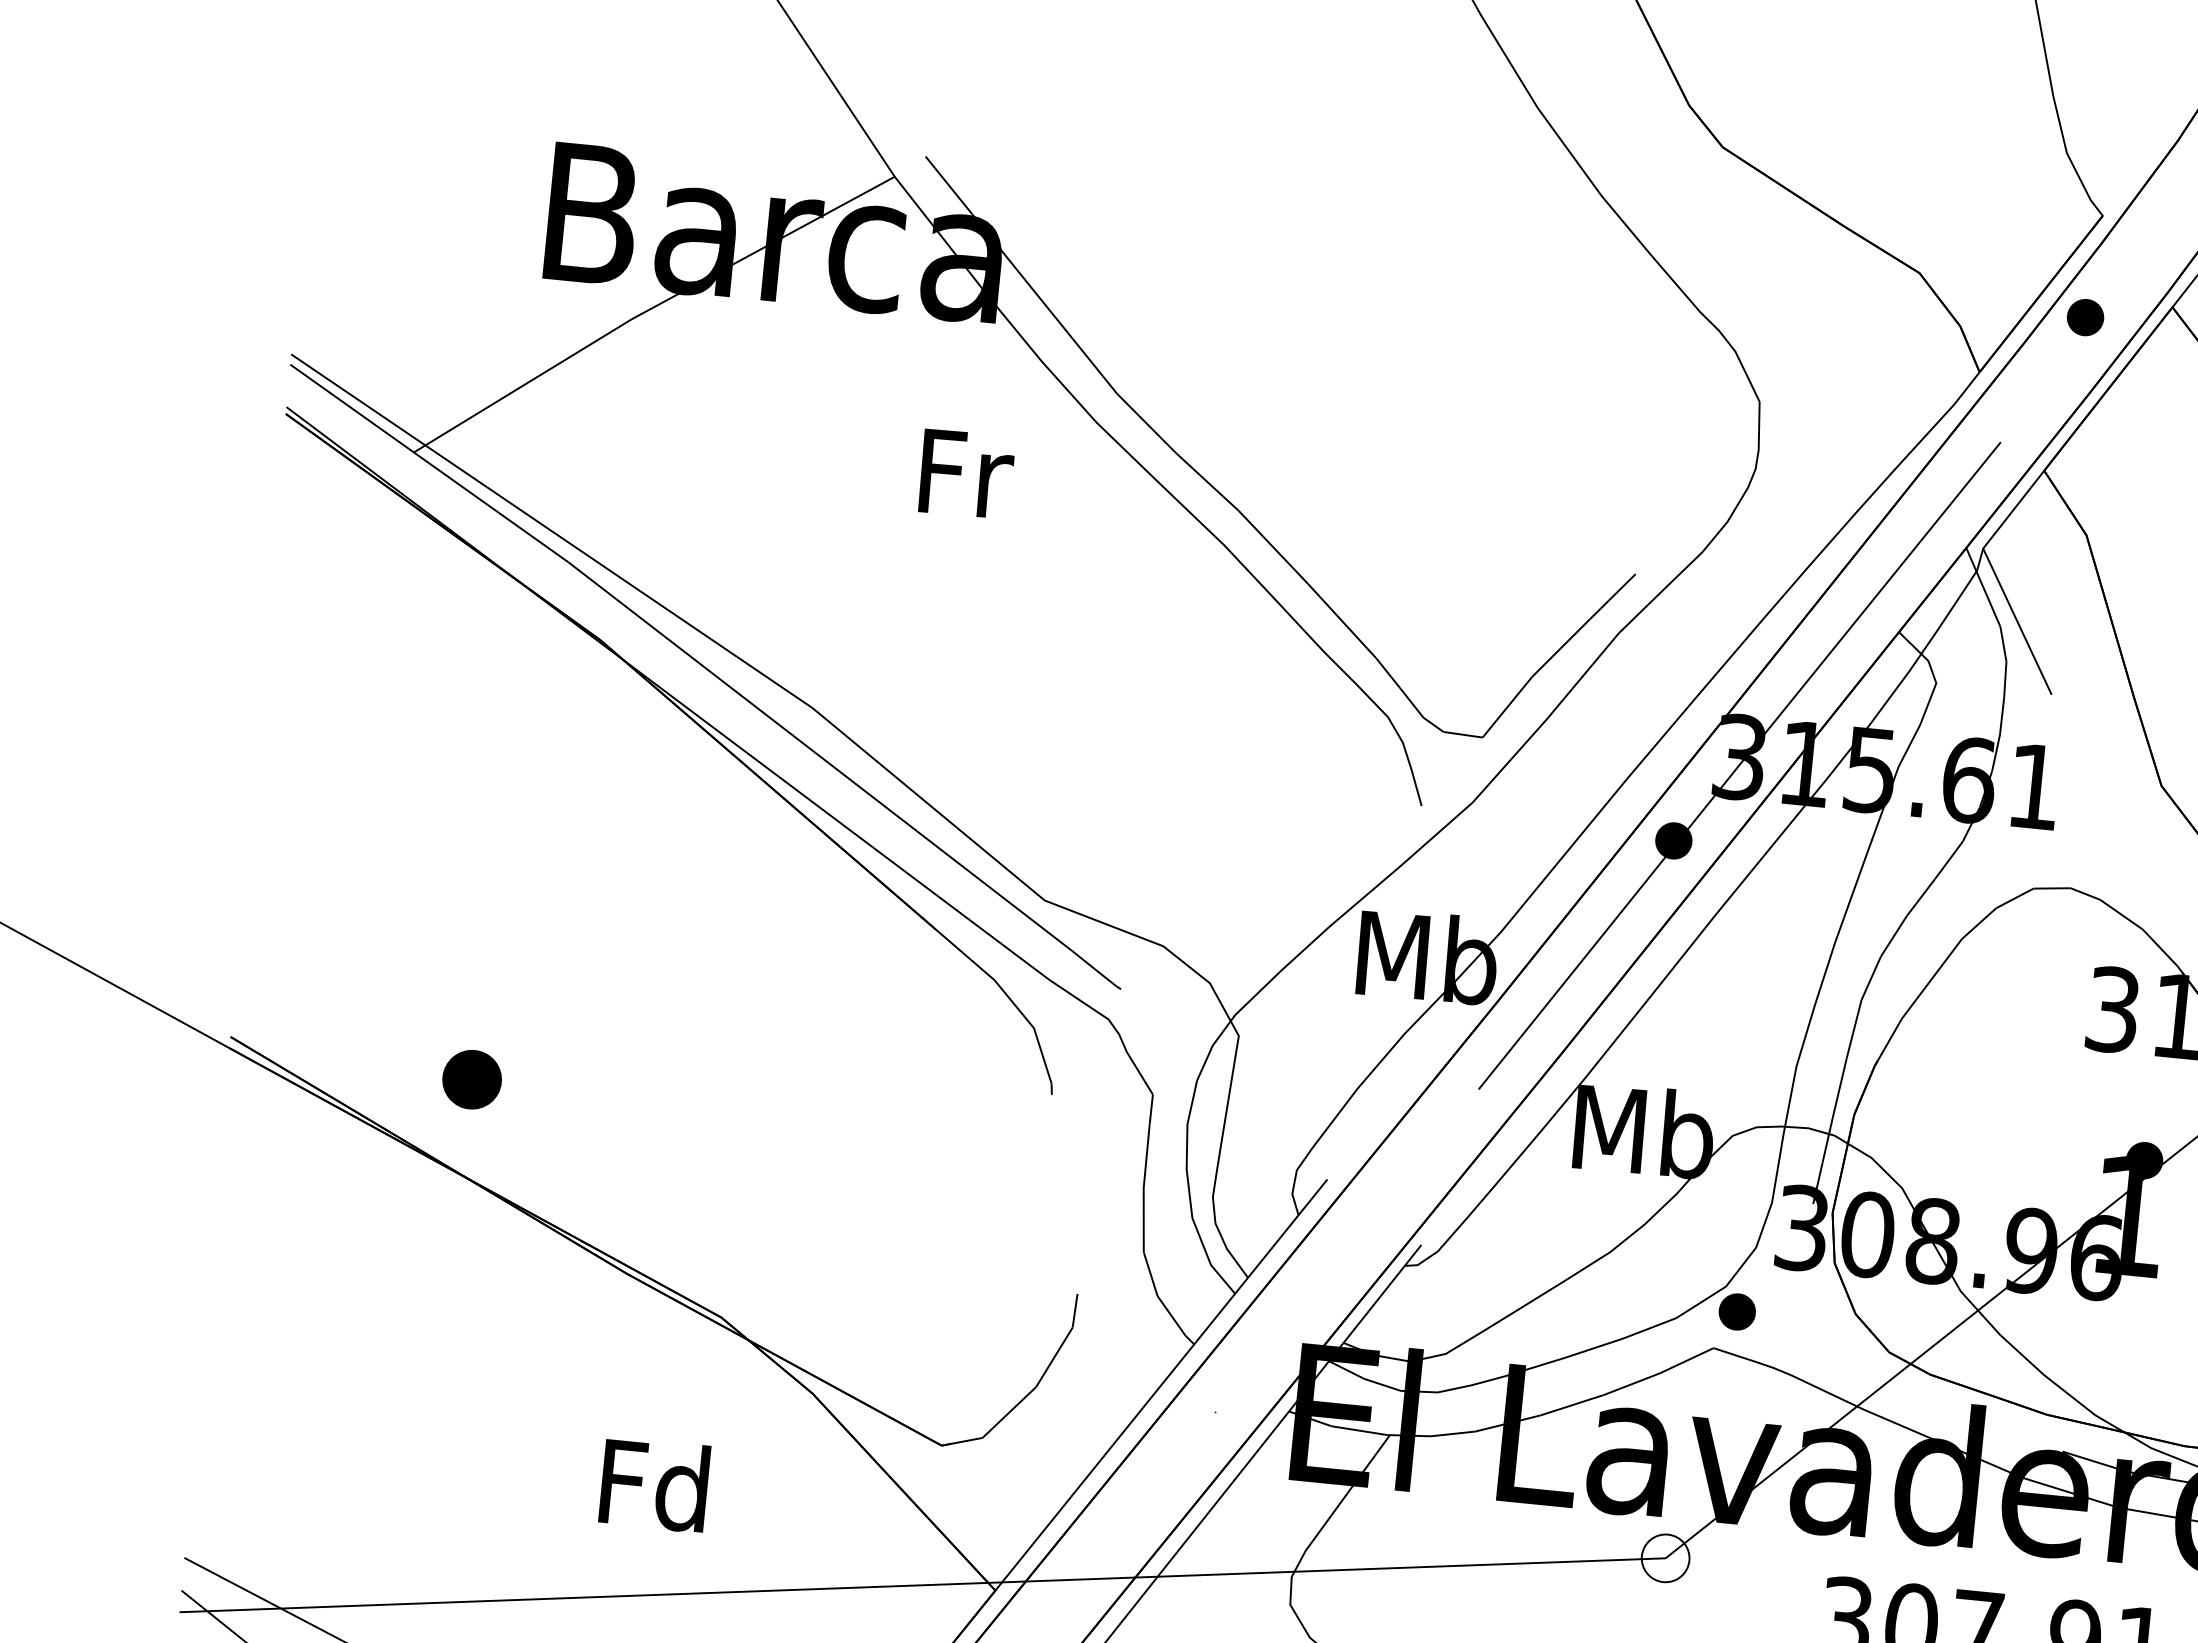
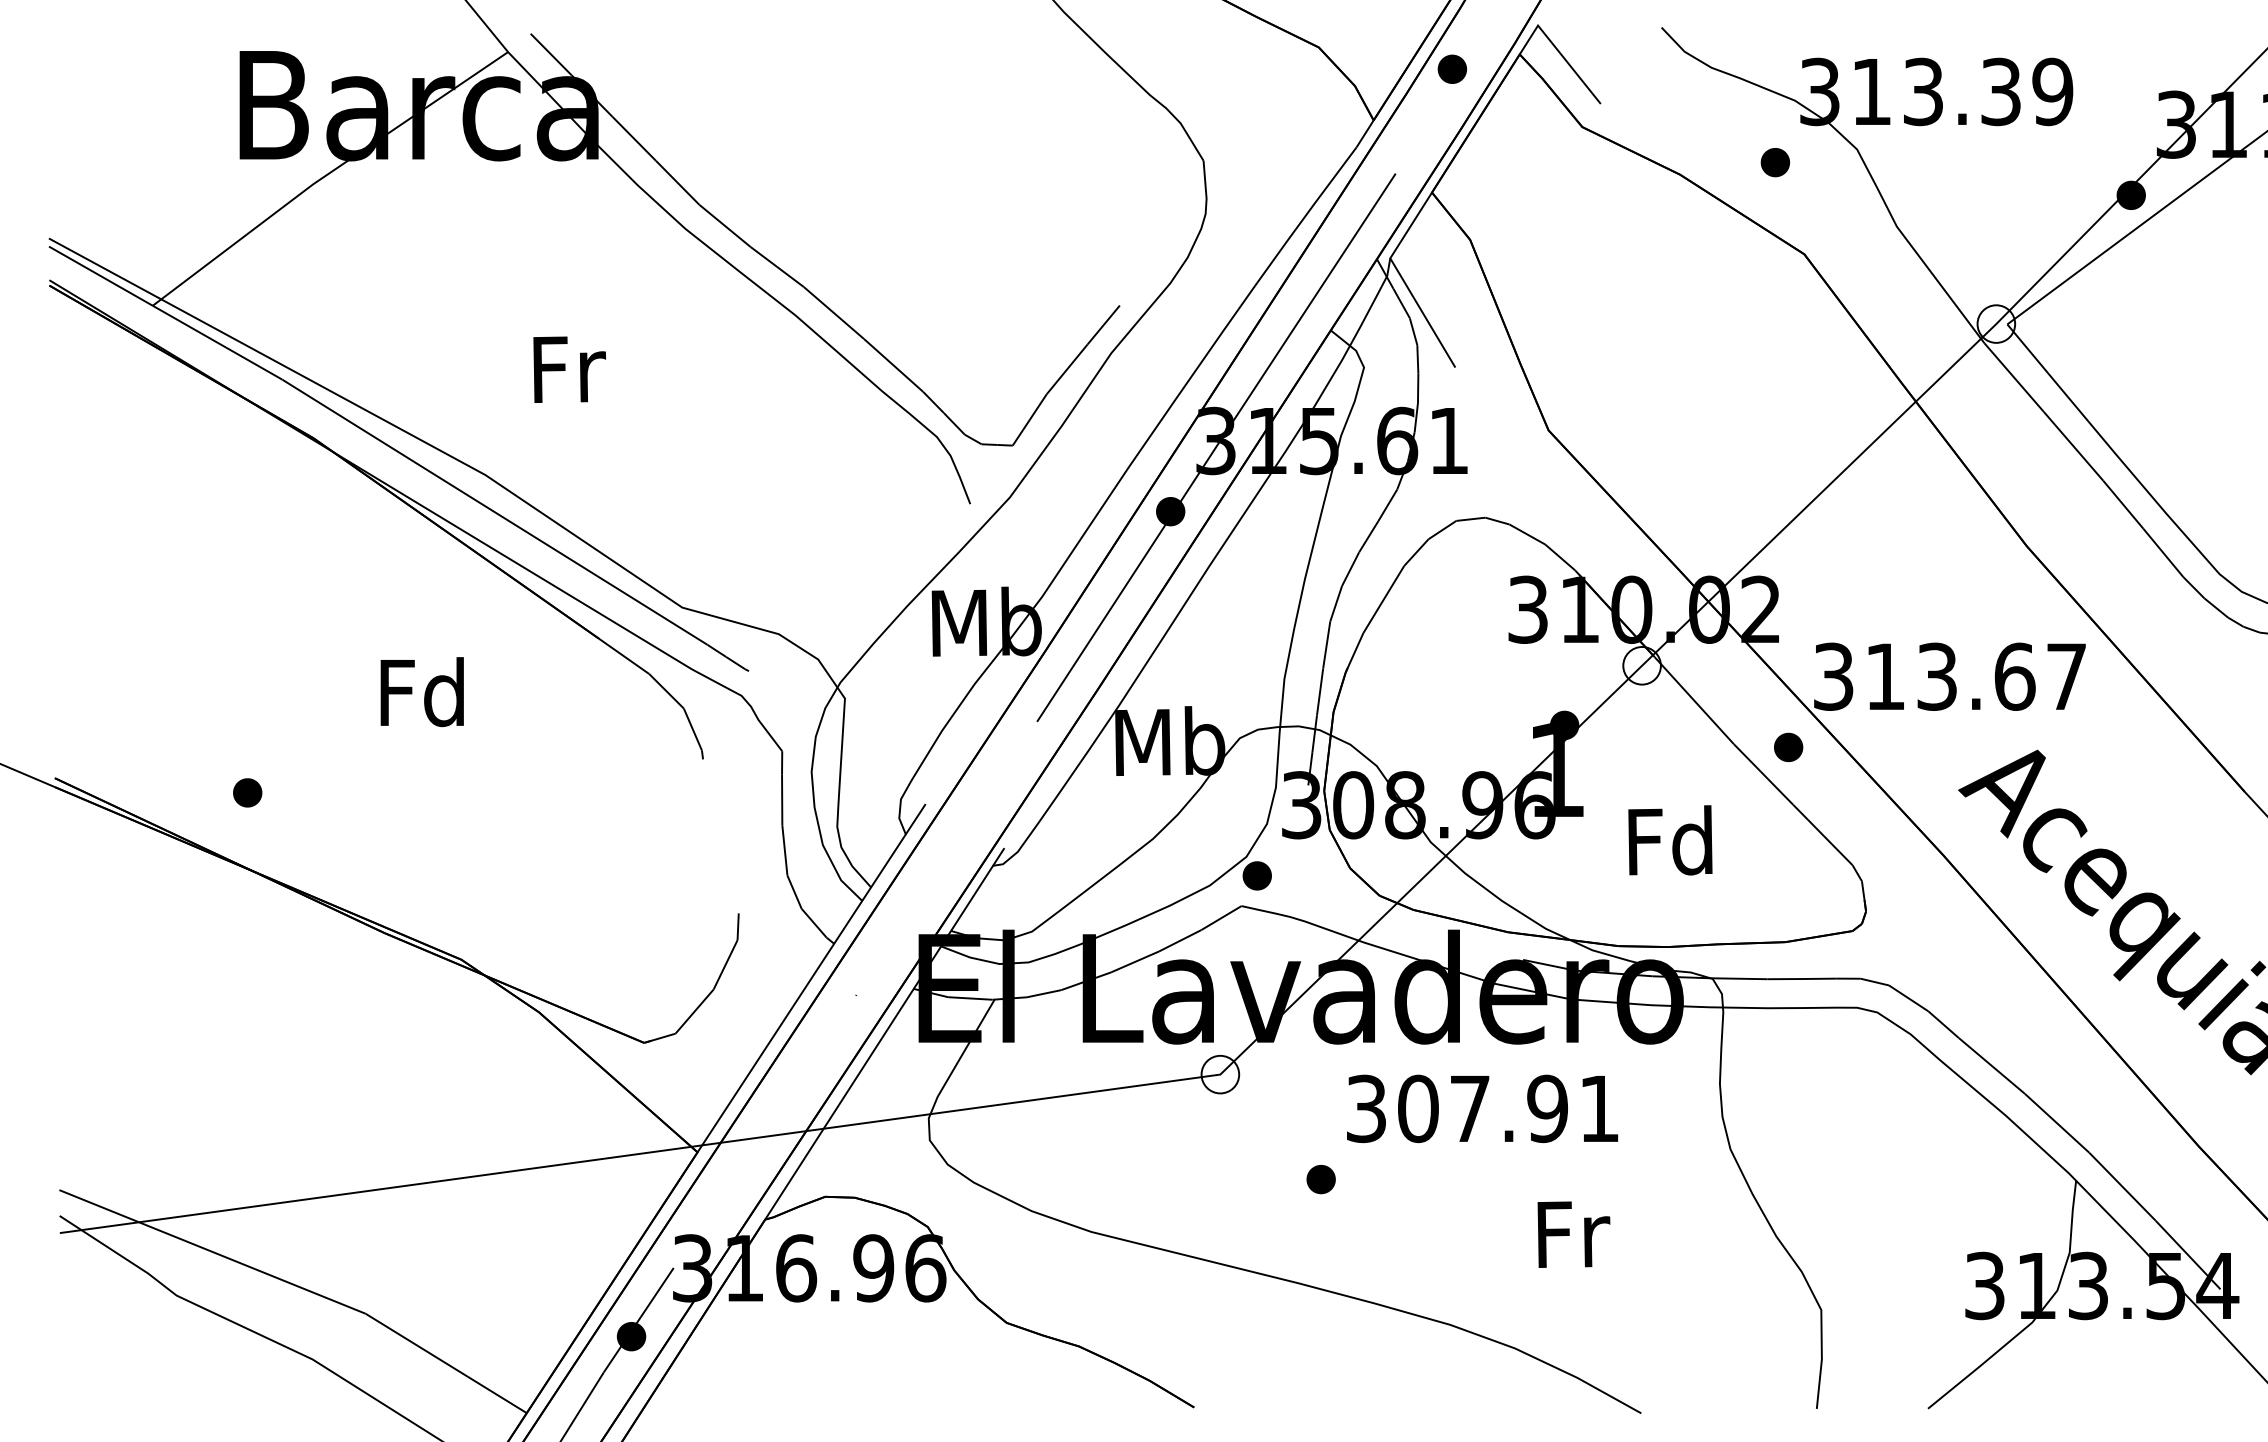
text: (966, 474) -> (569, 369), moved
part: (472, 1079) -> (247, 792), size x0.62
text: (653, 1485) -> (421, 692), moved

